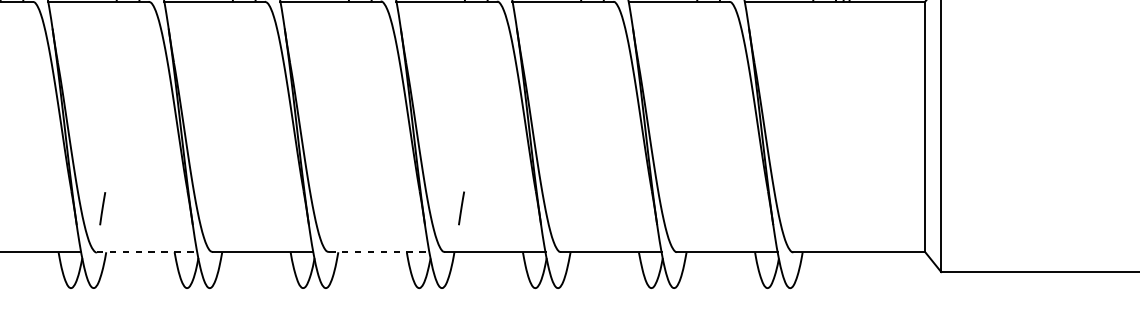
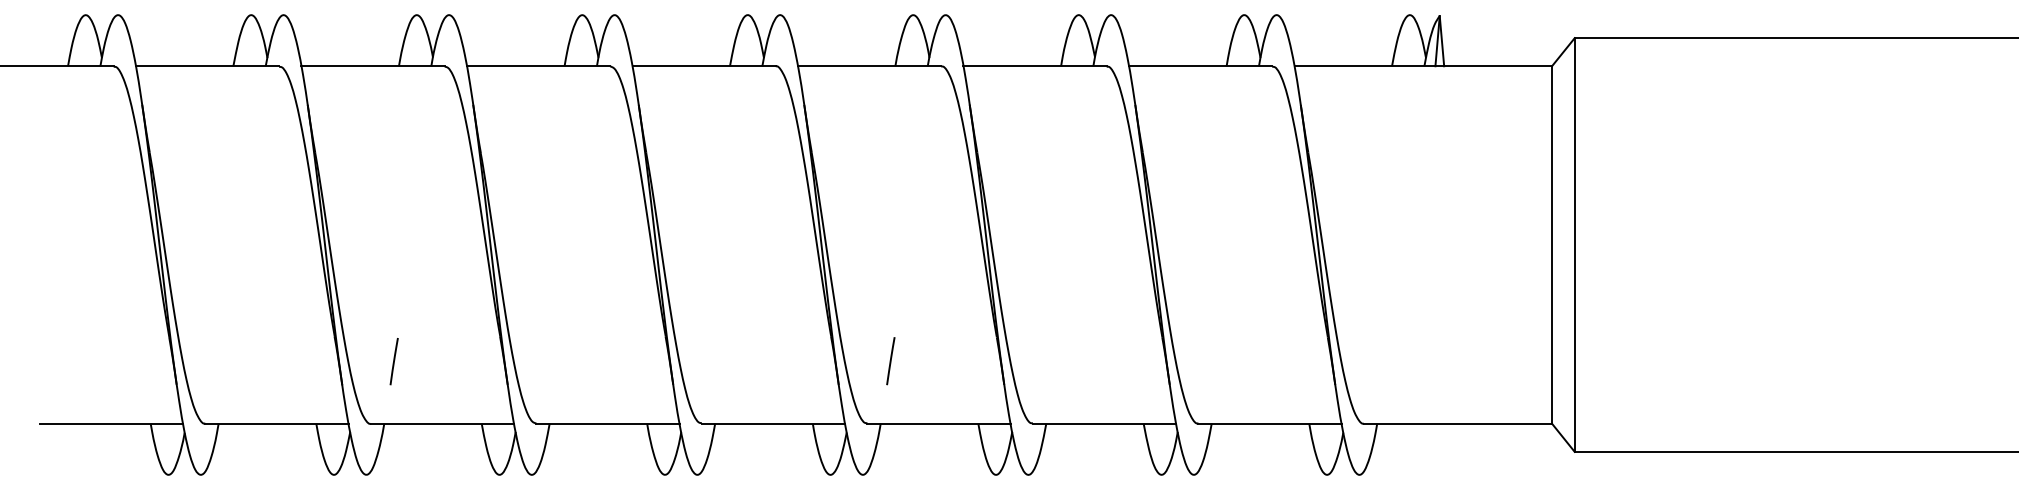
line: (102, 208) -> (393, 361), moved
line: (147, 252) -> (442, 423), dashed -> solid
line: (379, 252) -> (773, 423), dashed -> solid

